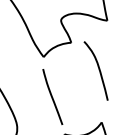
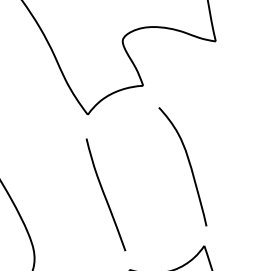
curve: (98, 70) -> (187, 165), moved

